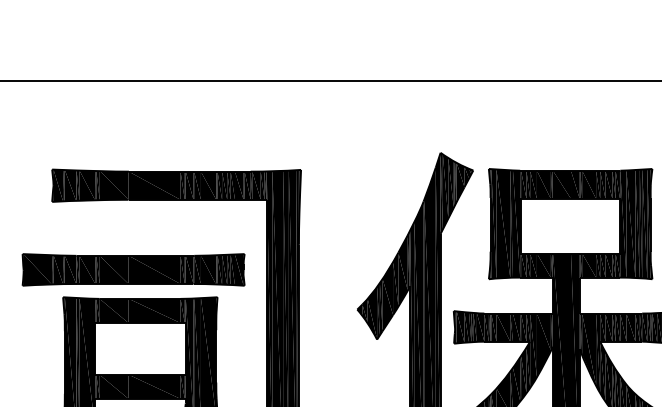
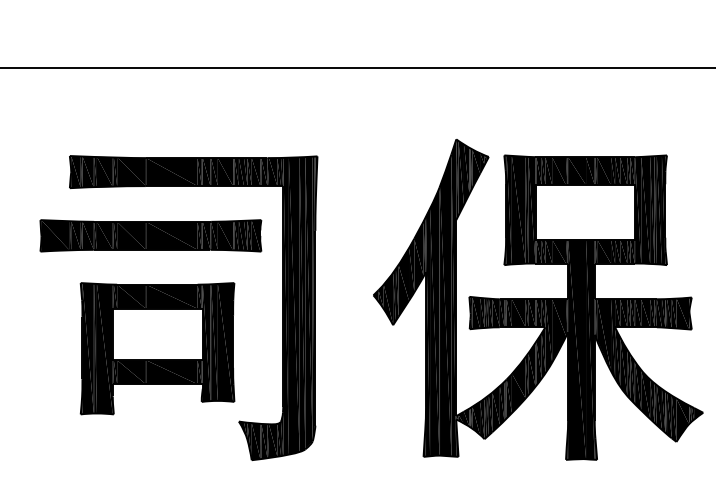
part: (133, 269) -> (150, 235), moved

